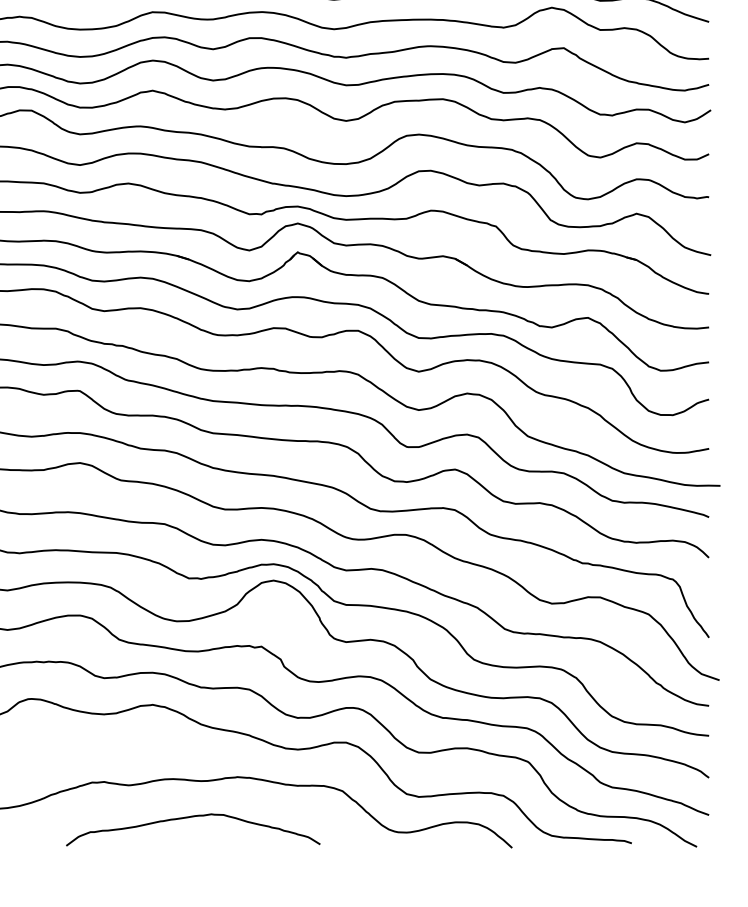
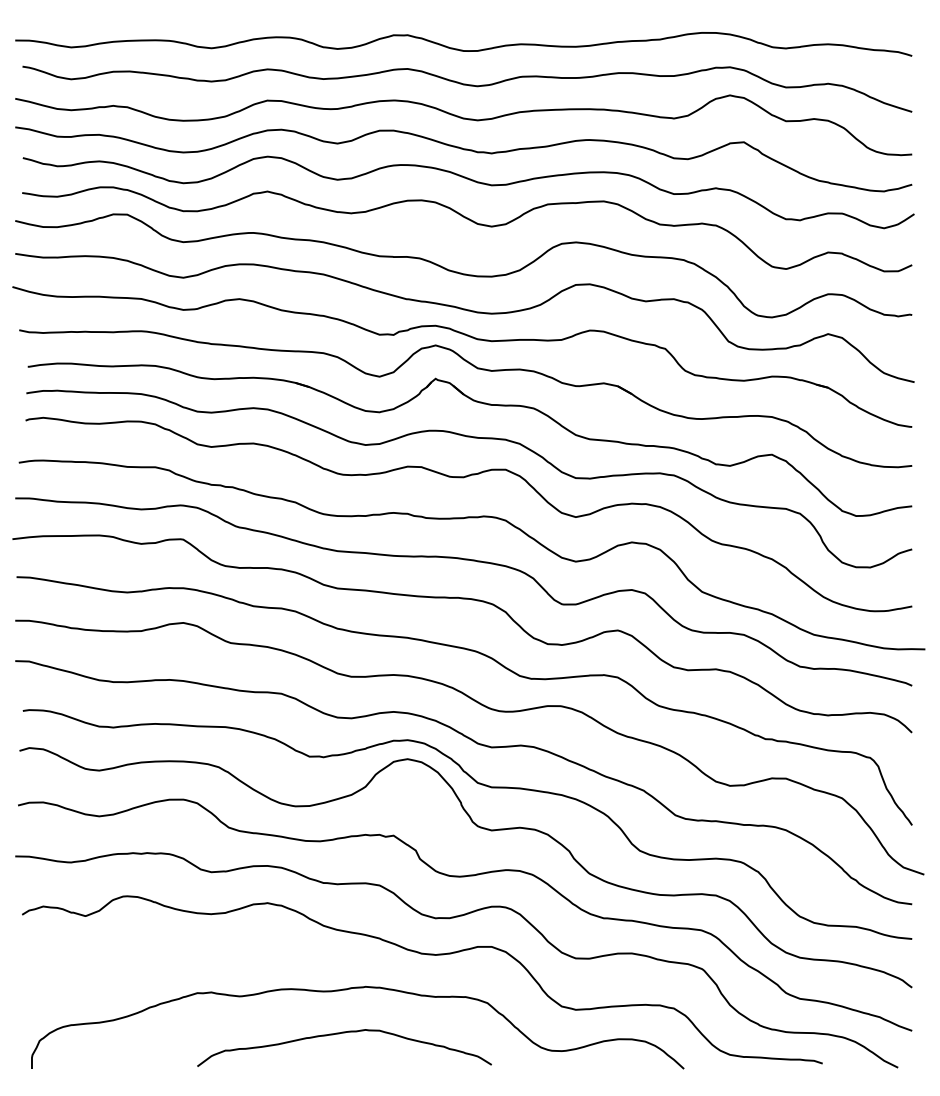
curve: (188, 818) -> (339, 1034), moved

